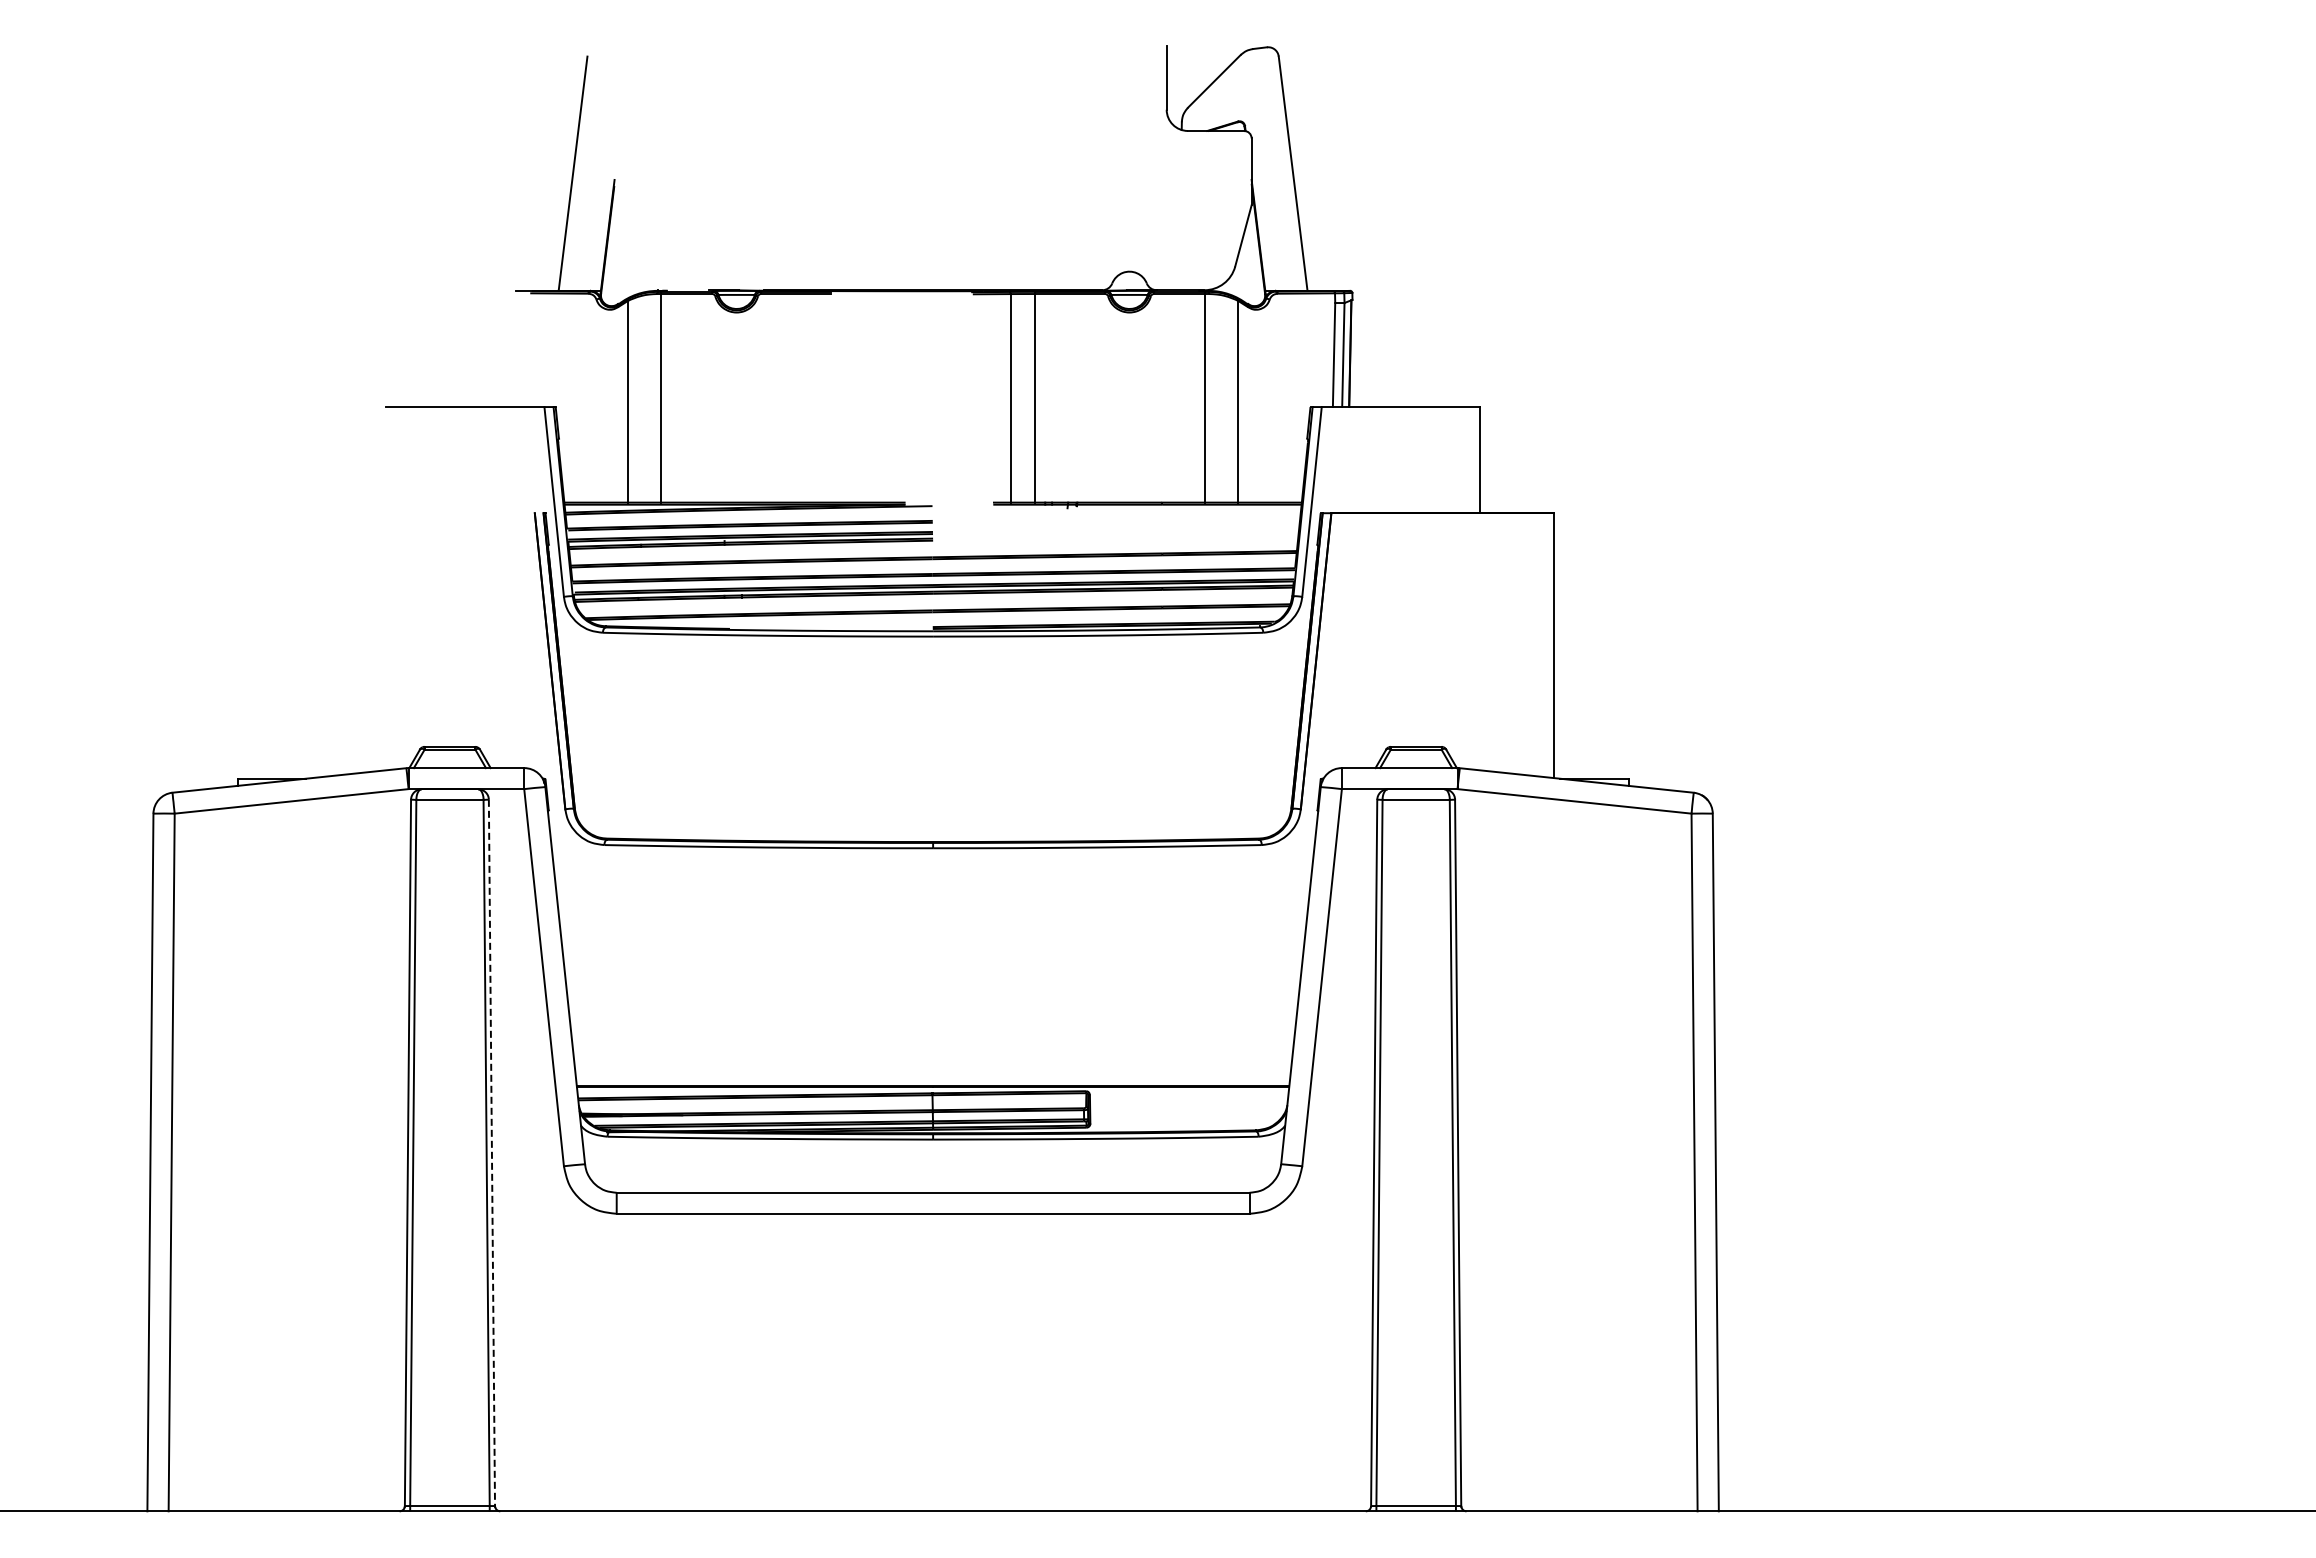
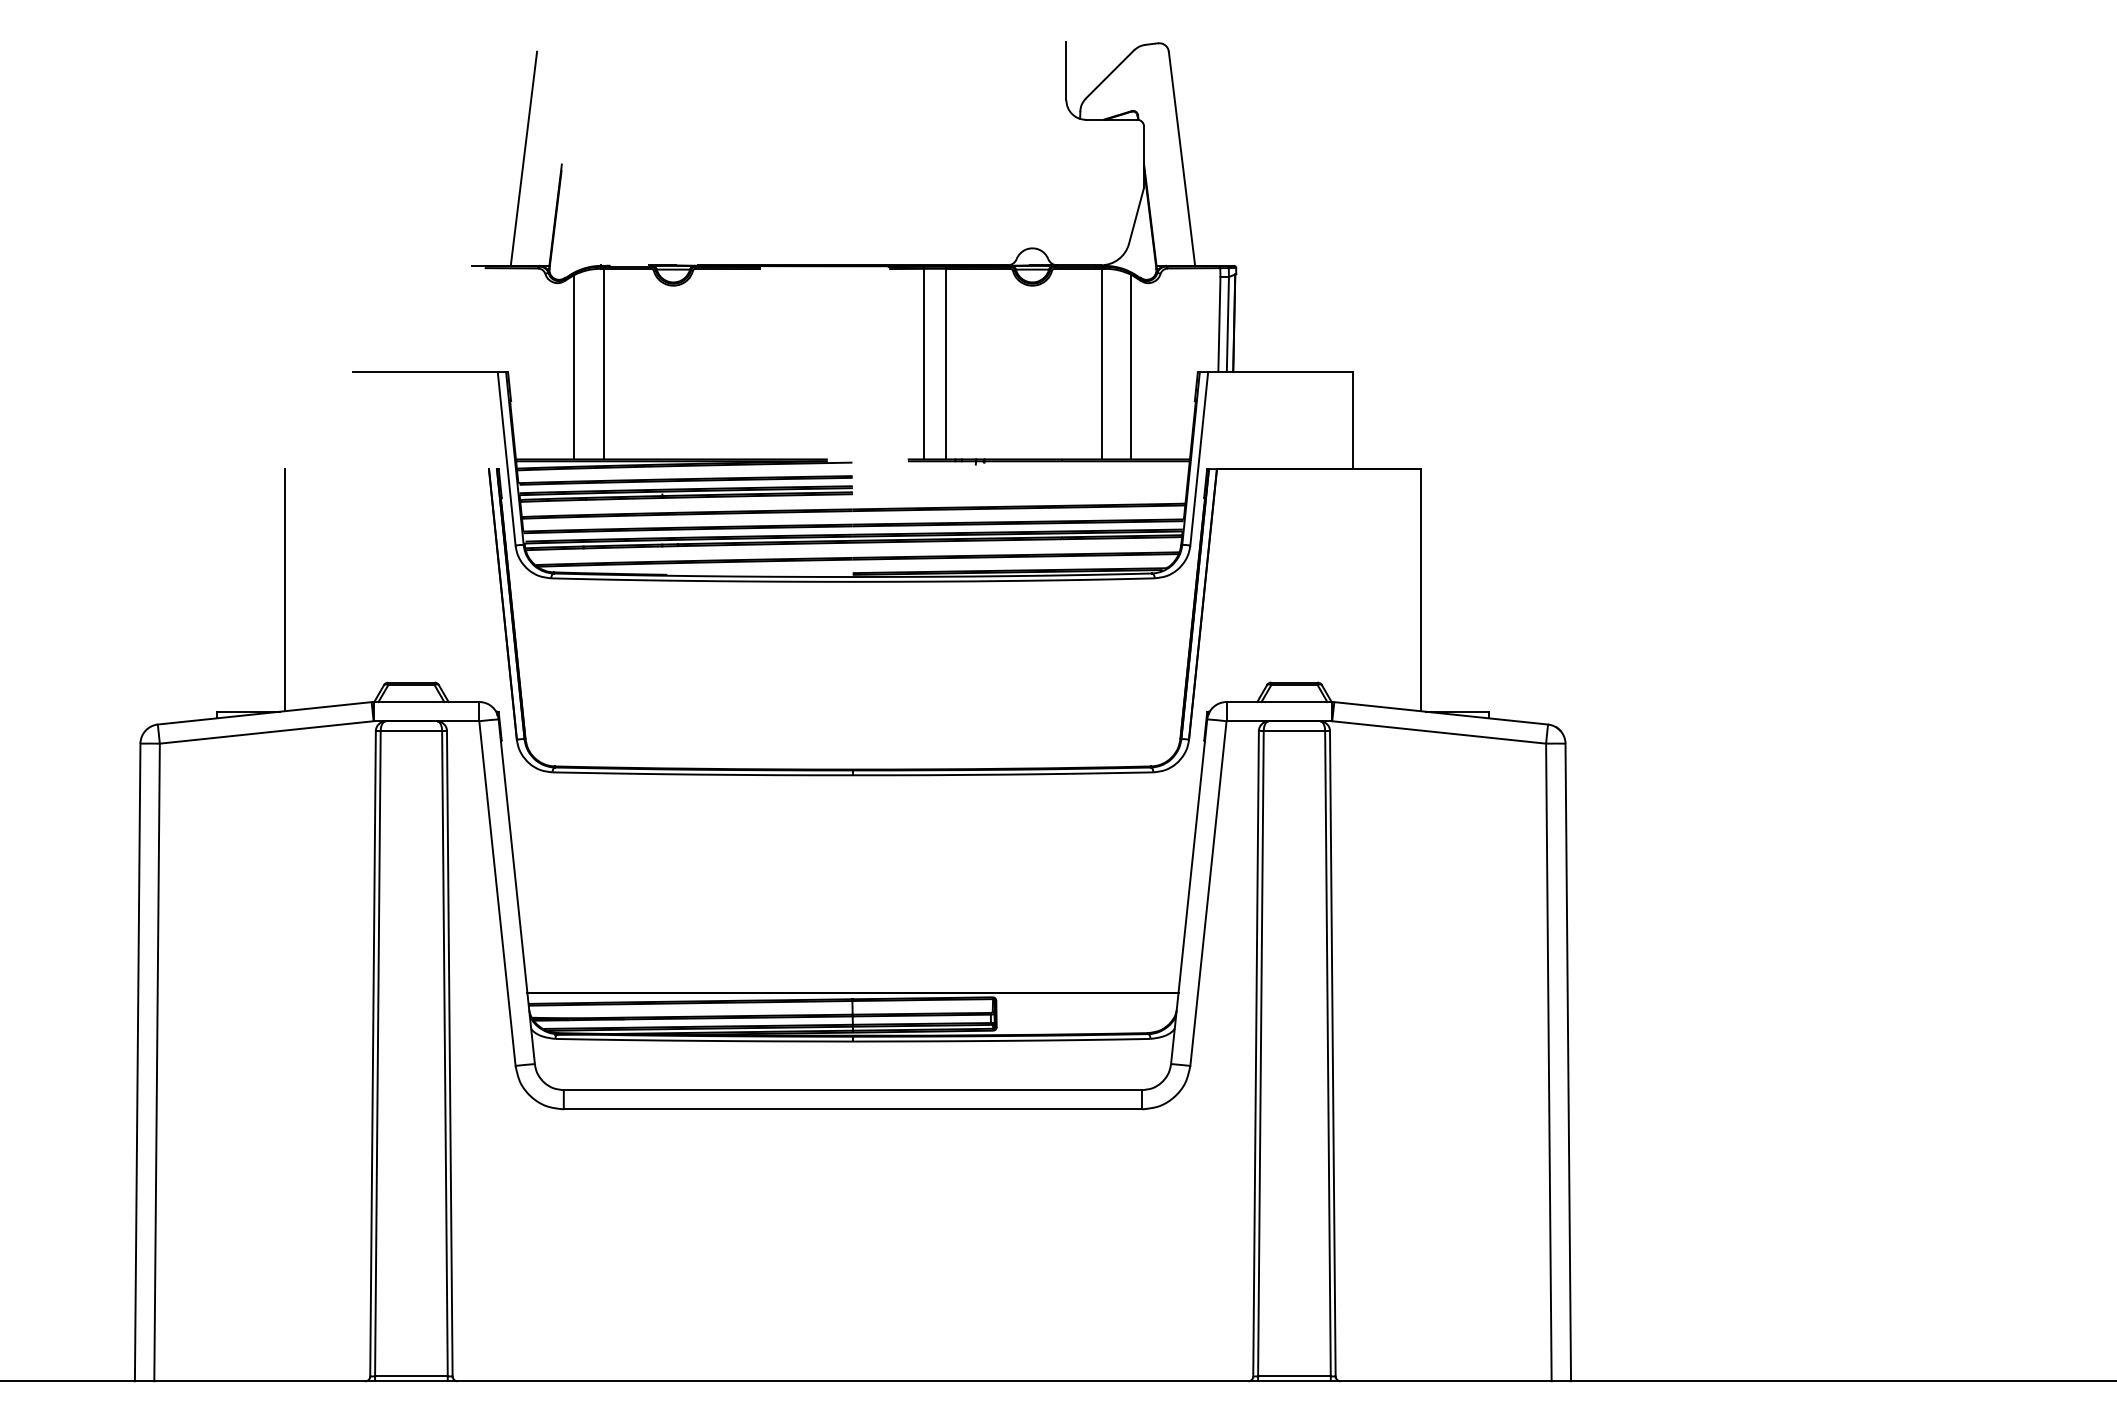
line: (311, 645) -> (284, 589), added
line: (491, 1153) -> (449, 1054), dashed -> solid

